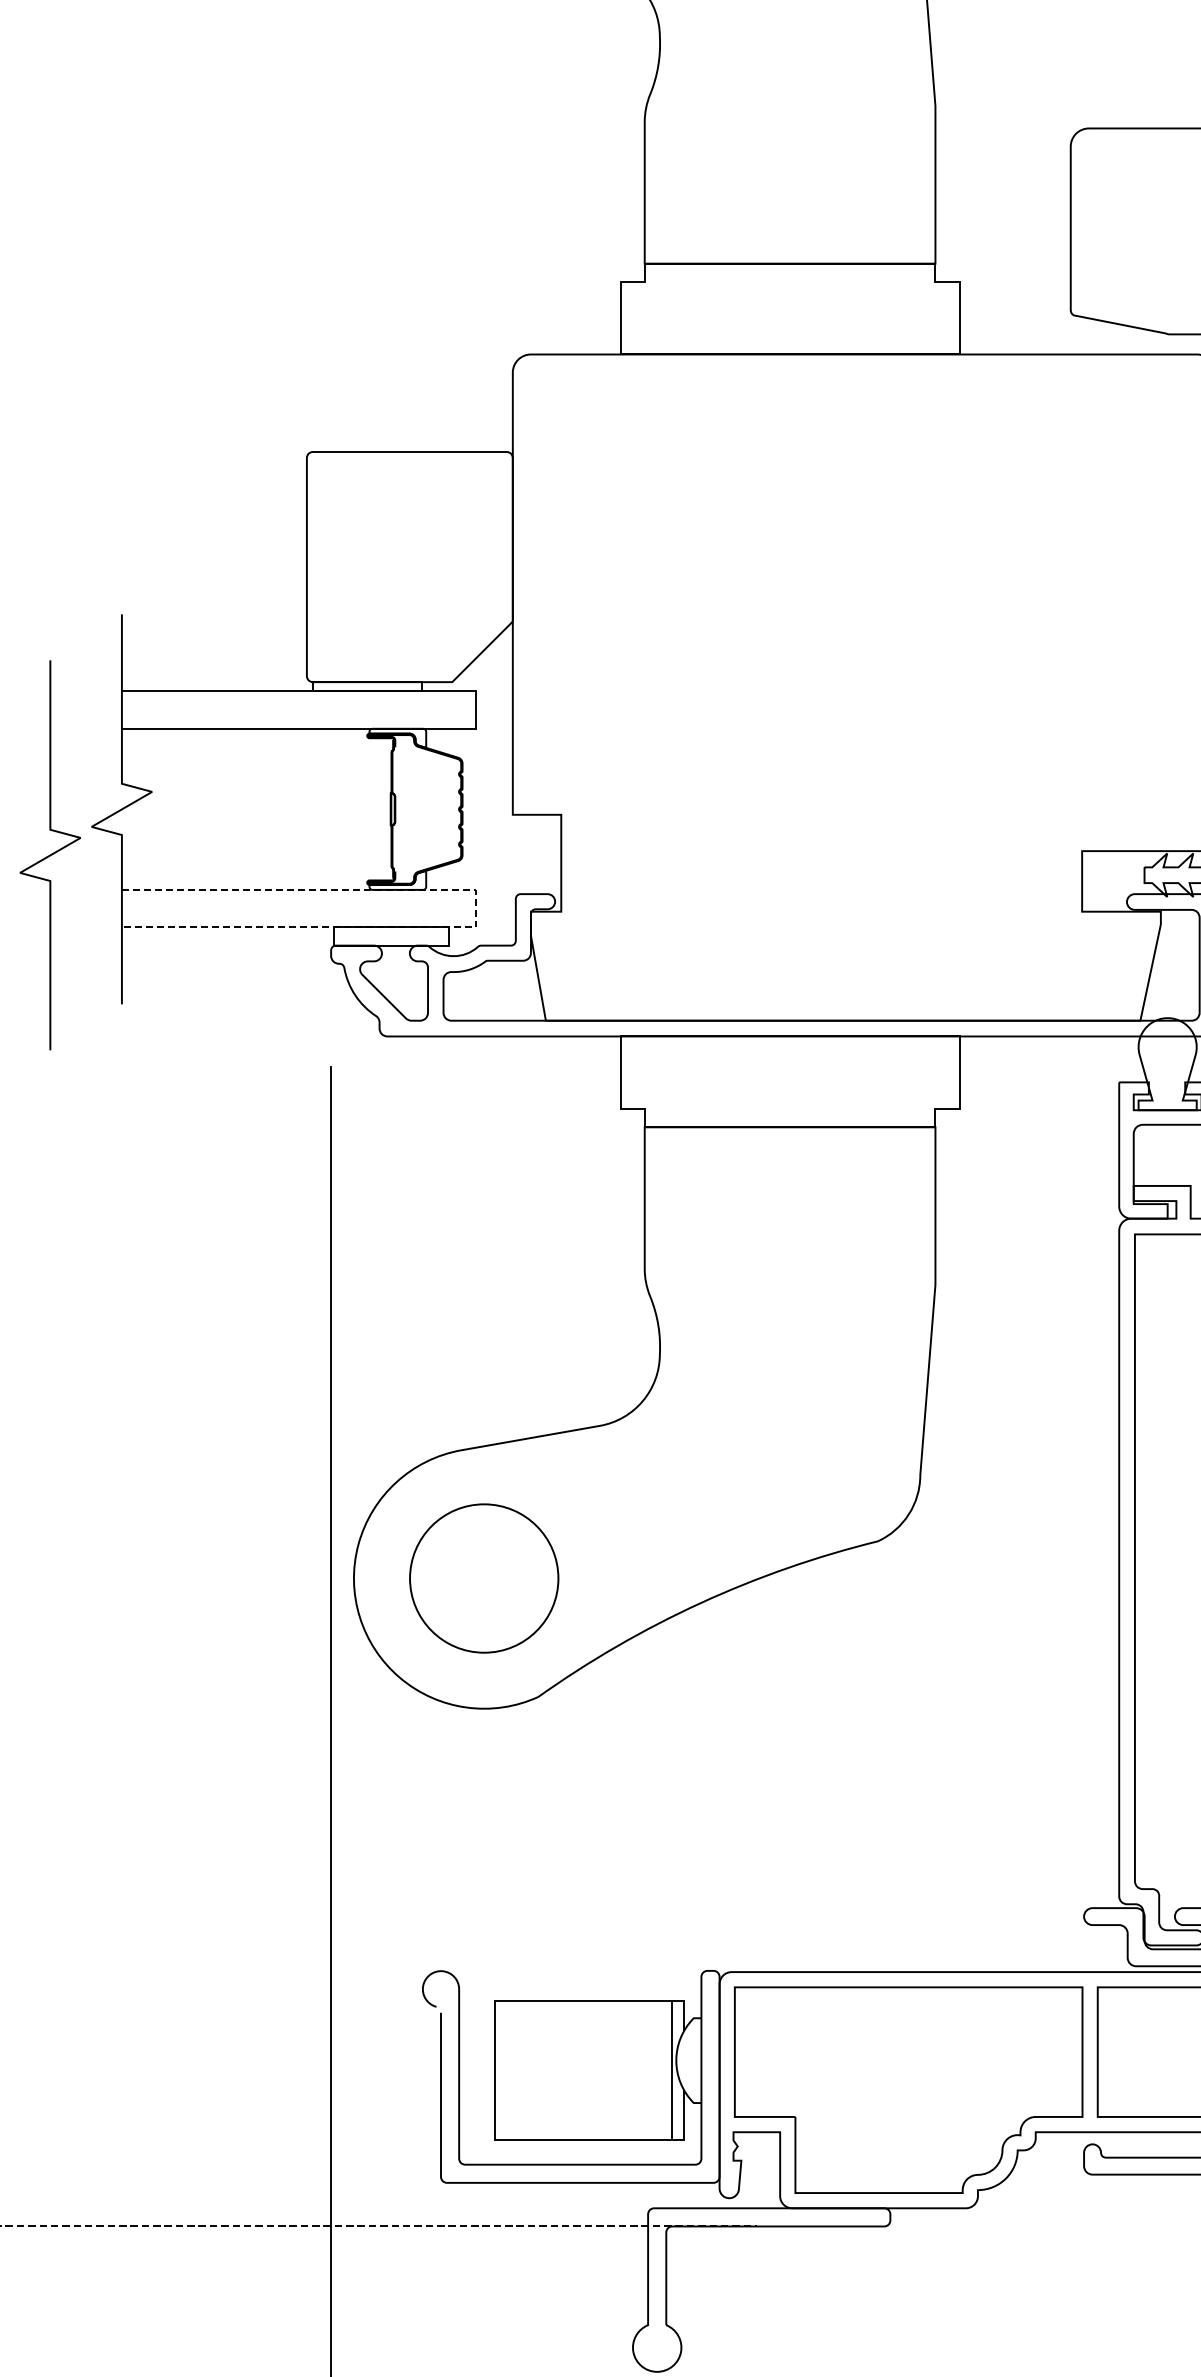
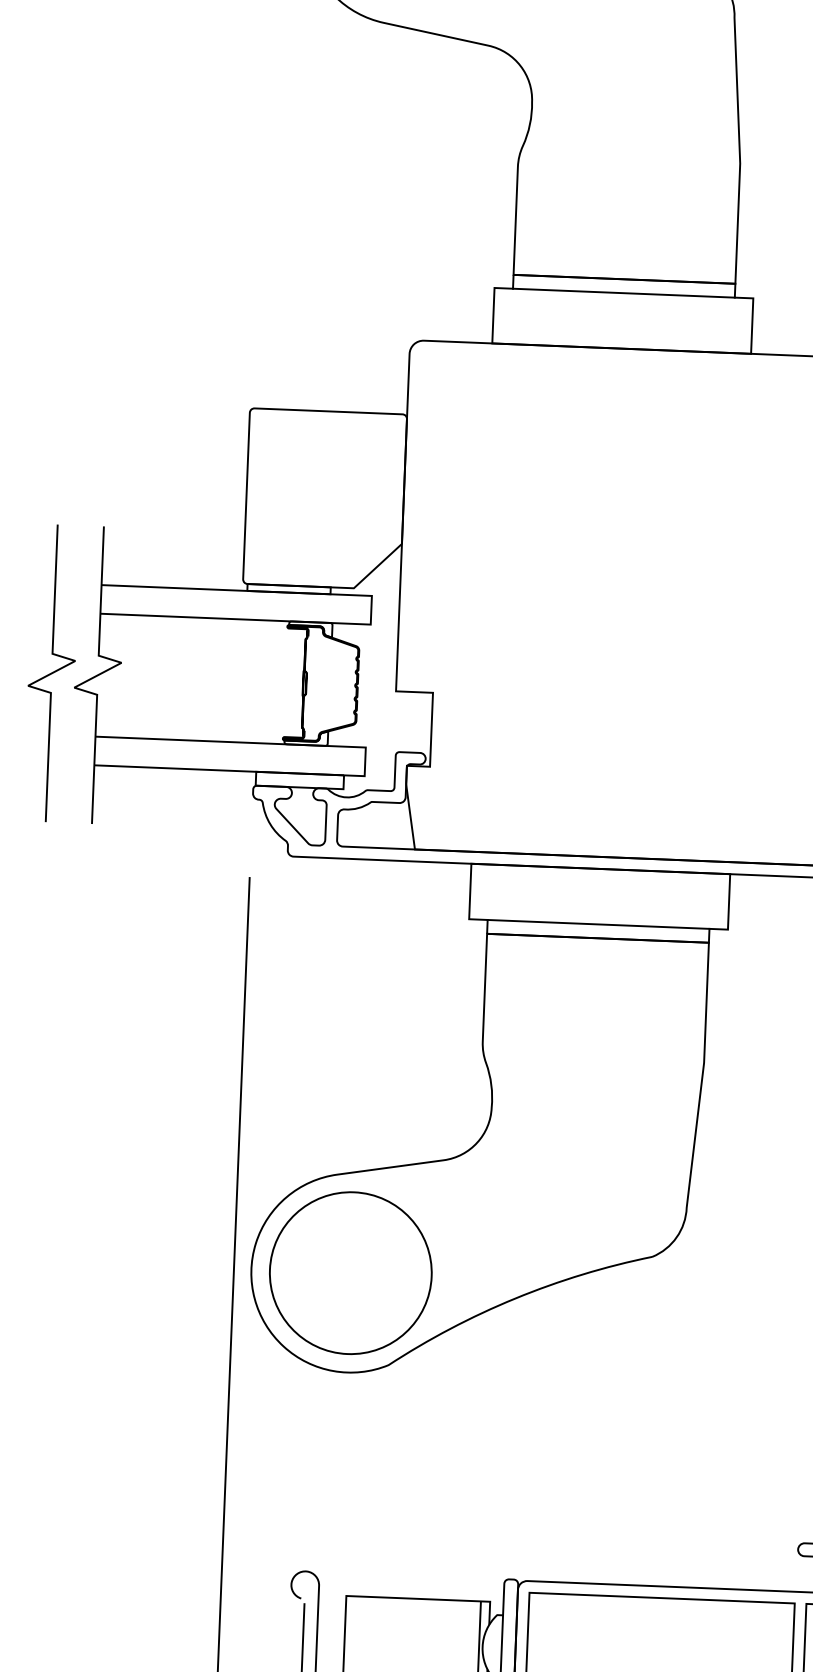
line: (789, 281) -> (623, 292), added
curve: (49, 855) -> (51, 673), moved
line: (476, 908) -> (365, 761), dashed -> solid
line: (789, 1109) -> (598, 924), added
circle: (484, 1578) -> (351, 1273), size x1.43

